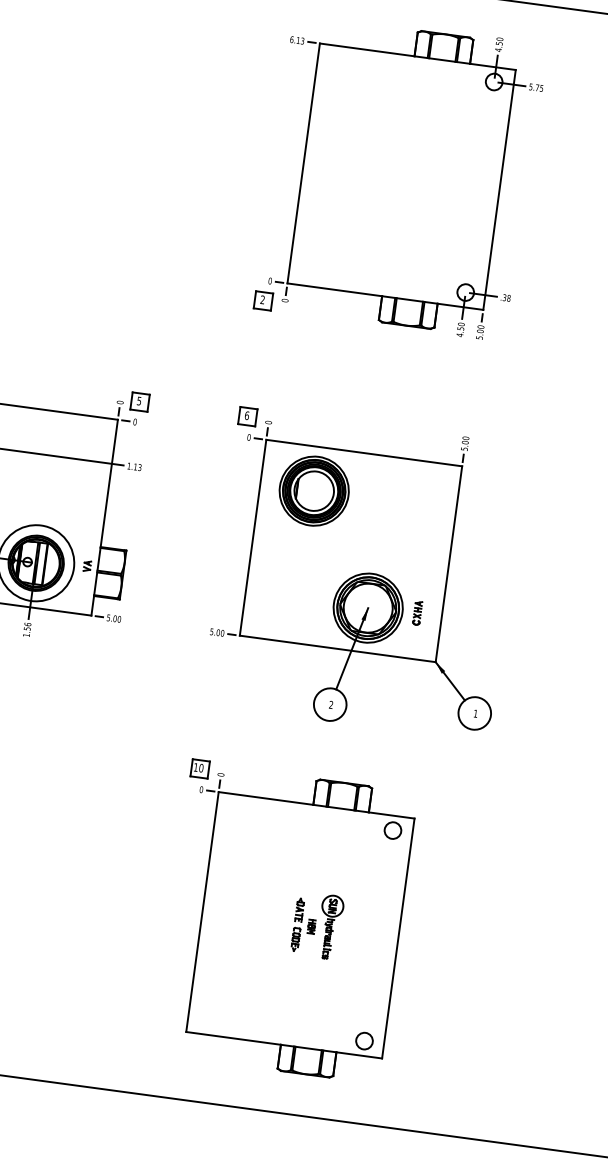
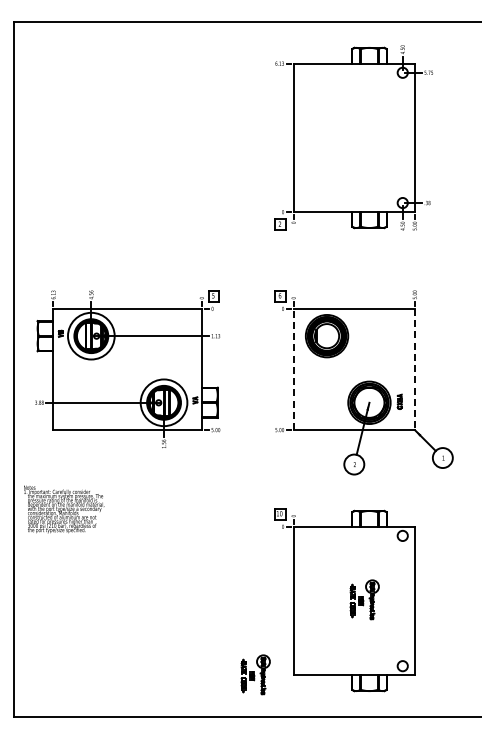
line: (252, 537) -> (293, 369), solid -> dashed
line: (448, 564) -> (414, 369), solid -> dashed
part: (124, 1022) -> (255, 674), added

